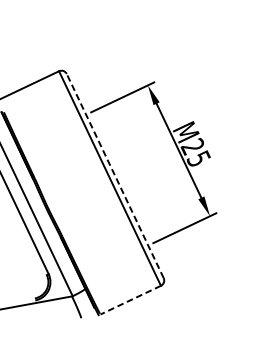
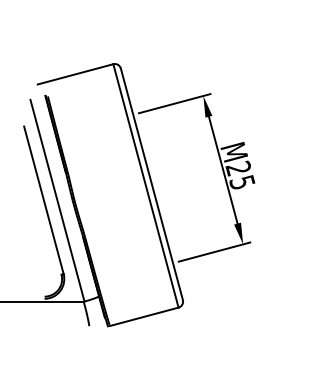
line: (114, 176) -> (151, 184), dashed -> solid
line: (130, 299) -> (144, 316), dashed -> solid

